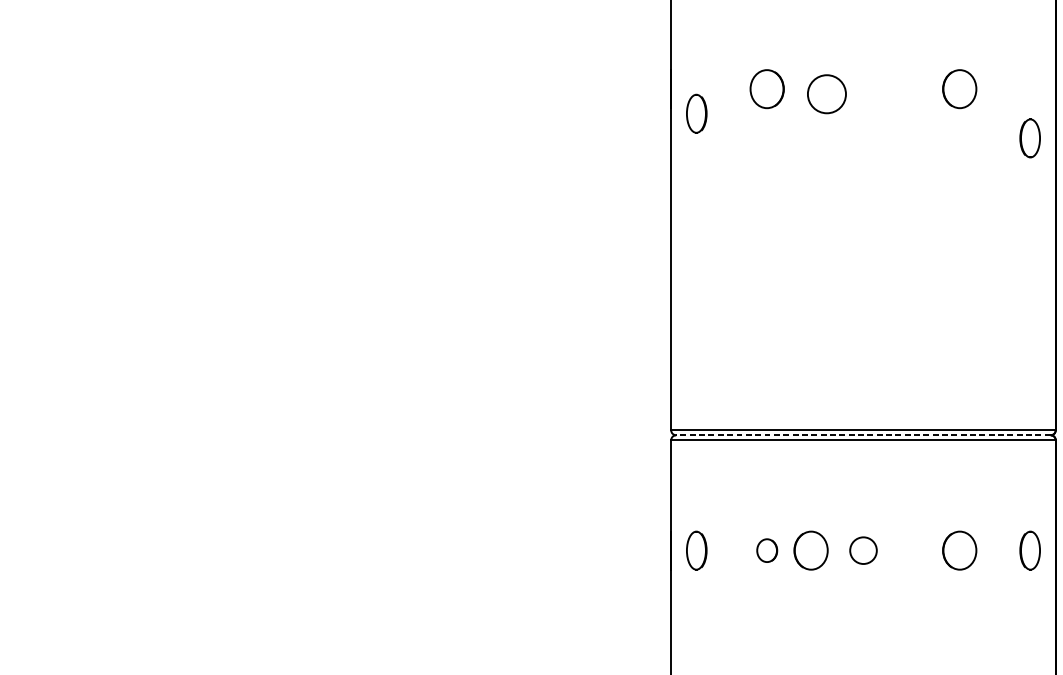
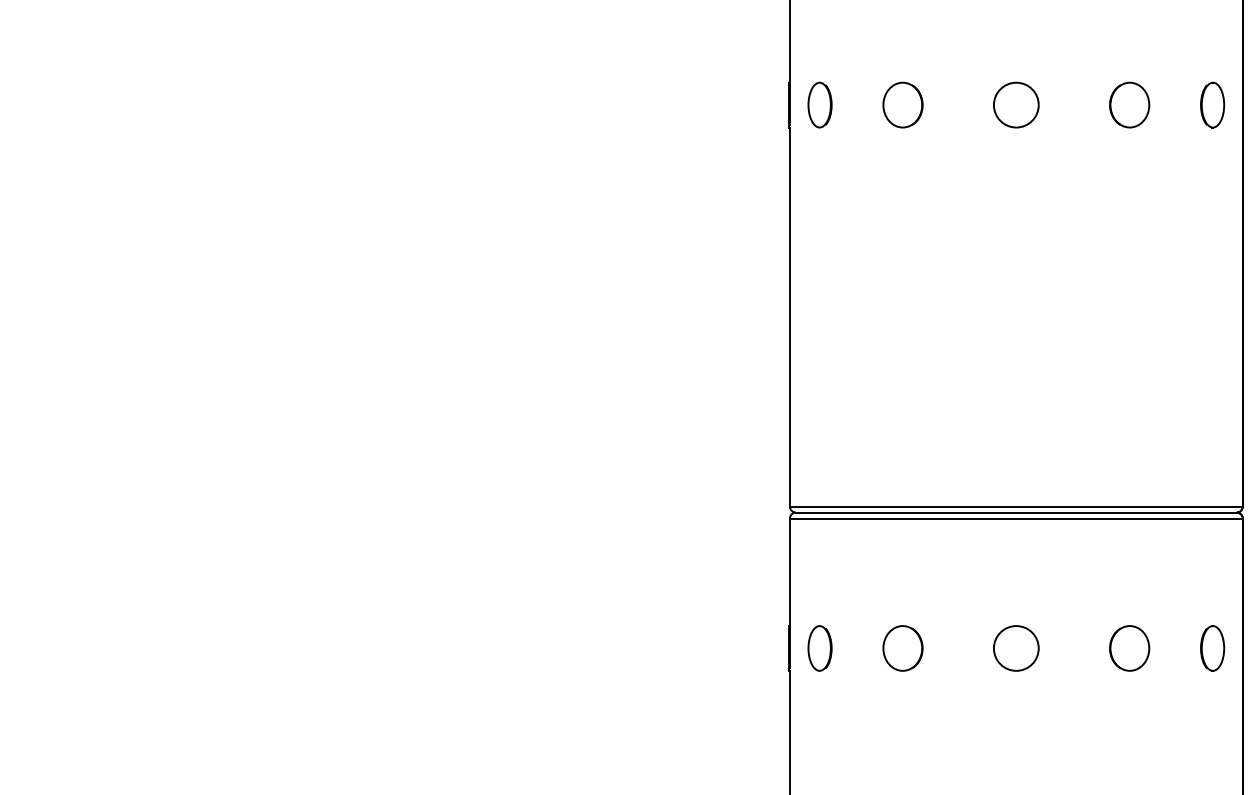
circle: (827, 93) -> (1016, 104), moved
part: (696, 113) -> (819, 104), moved
part: (1030, 137) -> (1212, 104), moved
line: (862, 435) -> (1015, 512), dashed -> solid
part: (766, 550) -> (902, 648), size x1.67
part: (810, 550) -> (954, 648), removed
circle: (863, 550) -> (1016, 648), size x1.43

